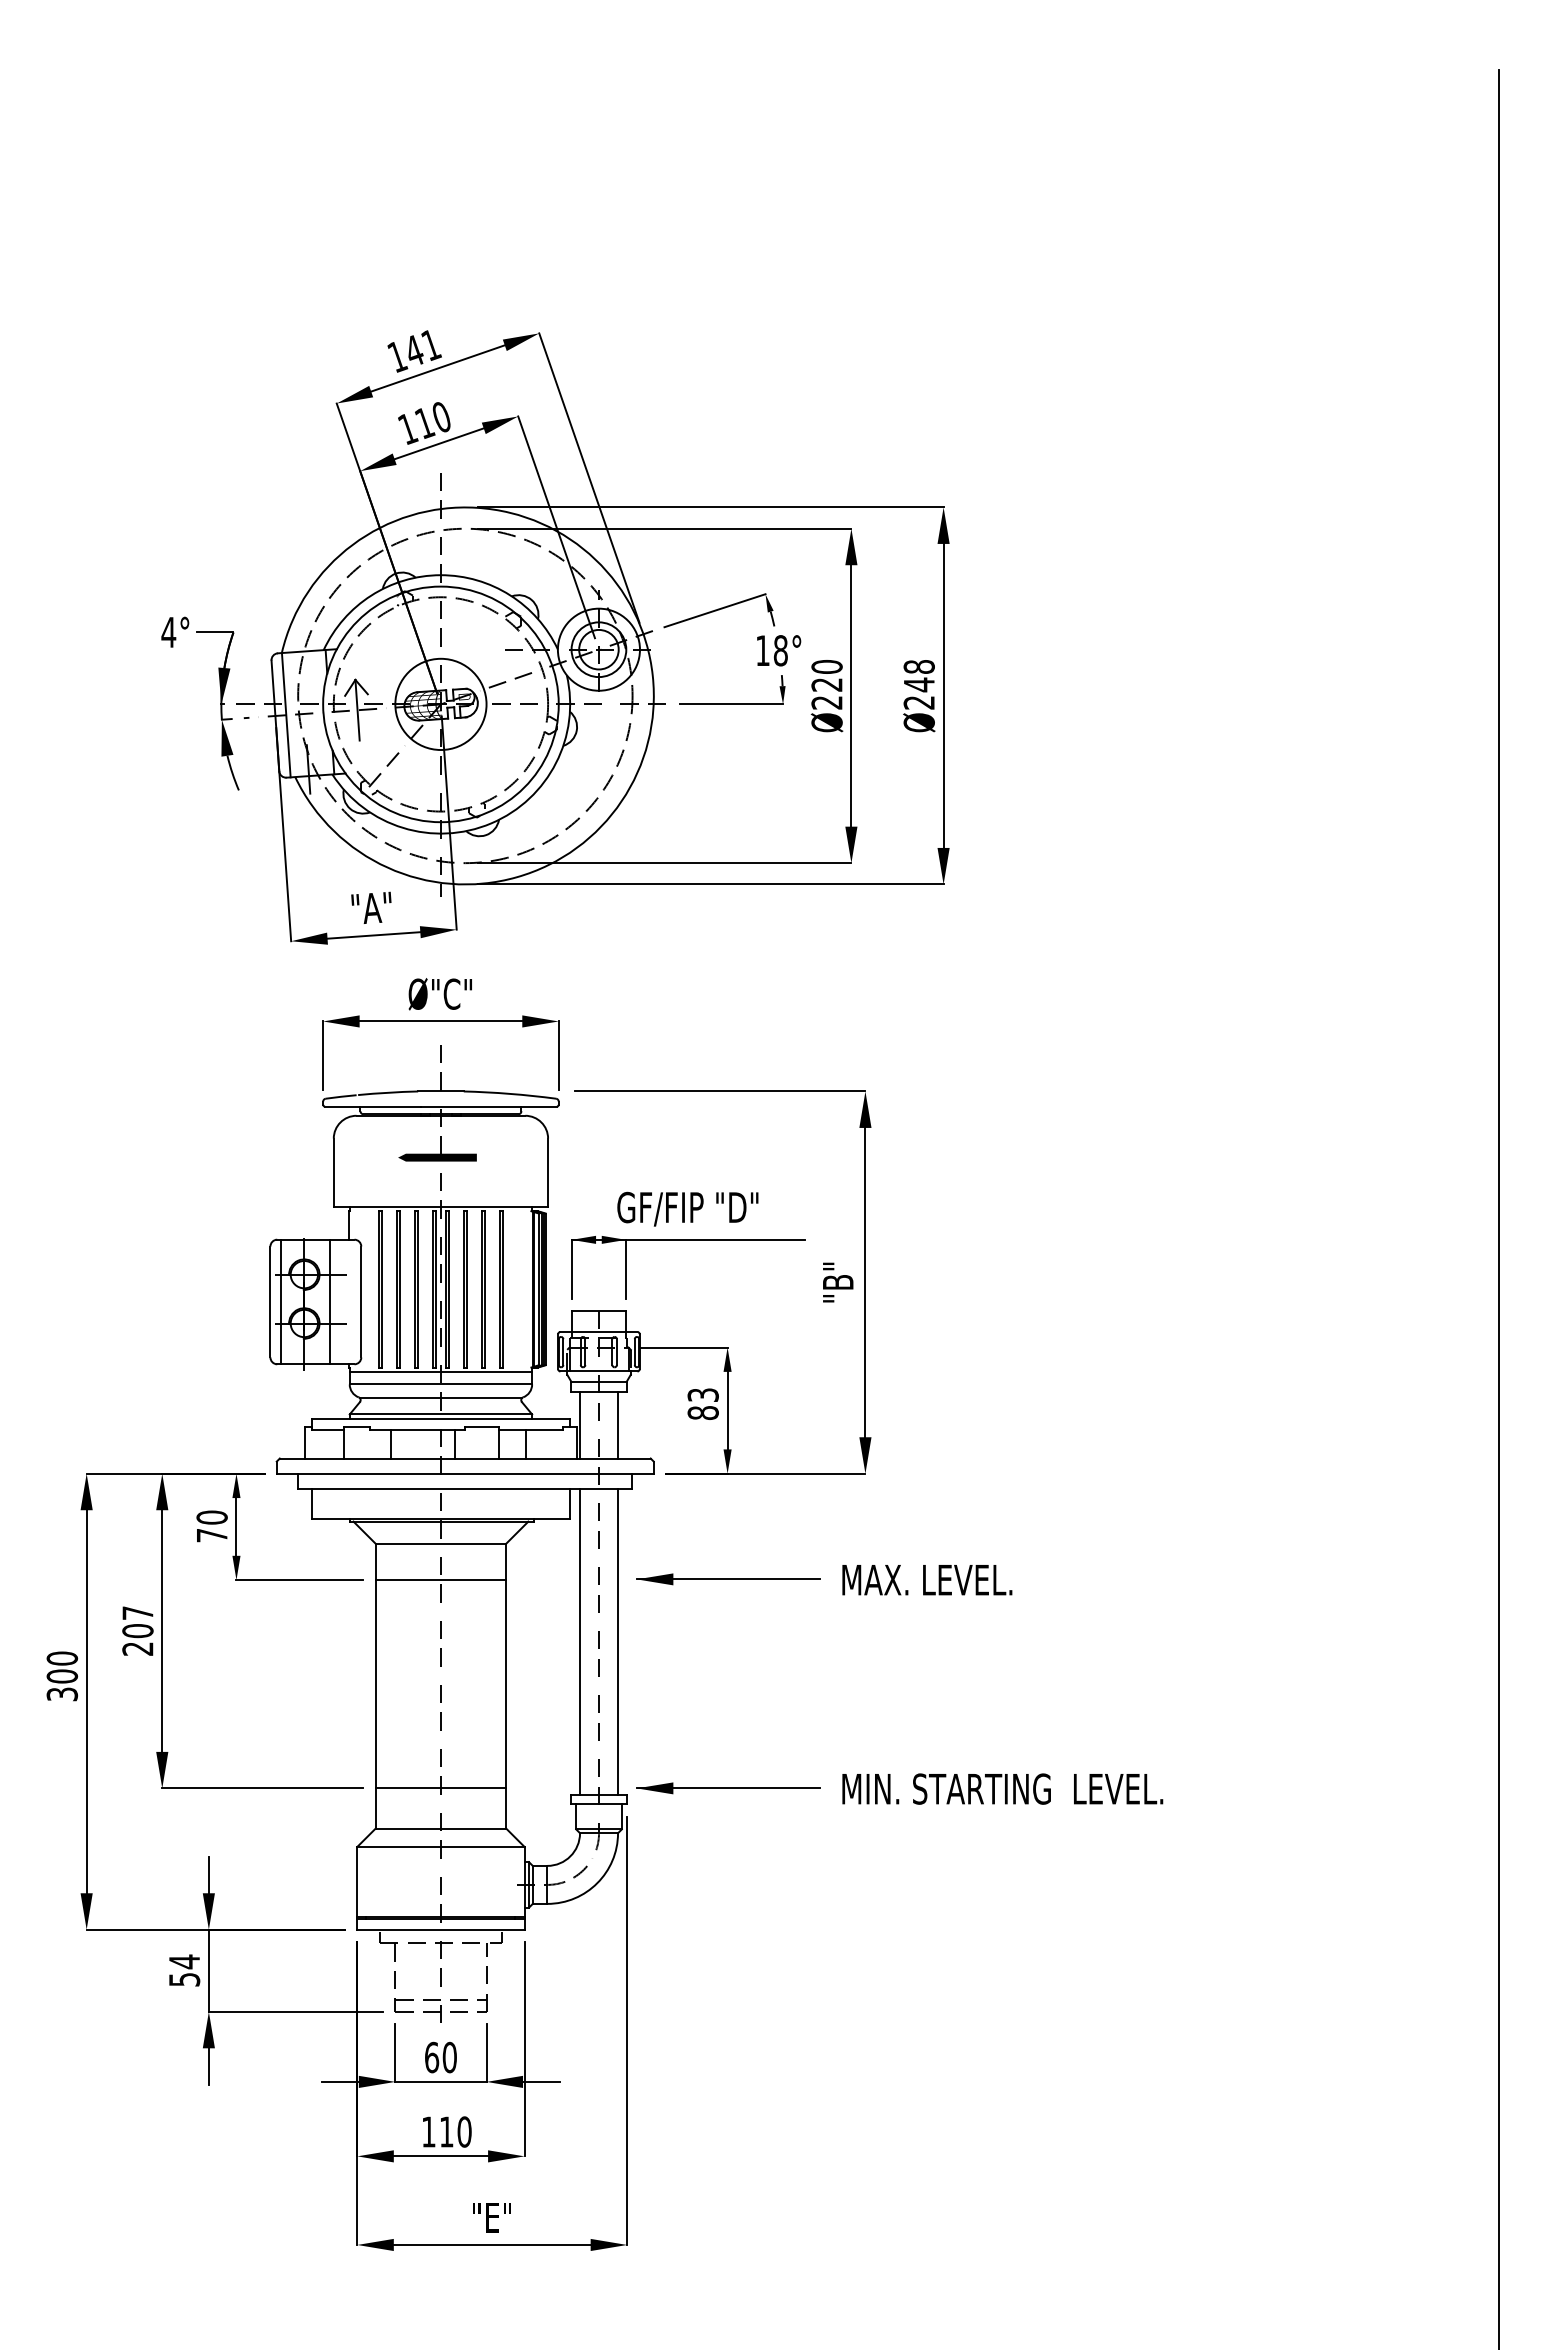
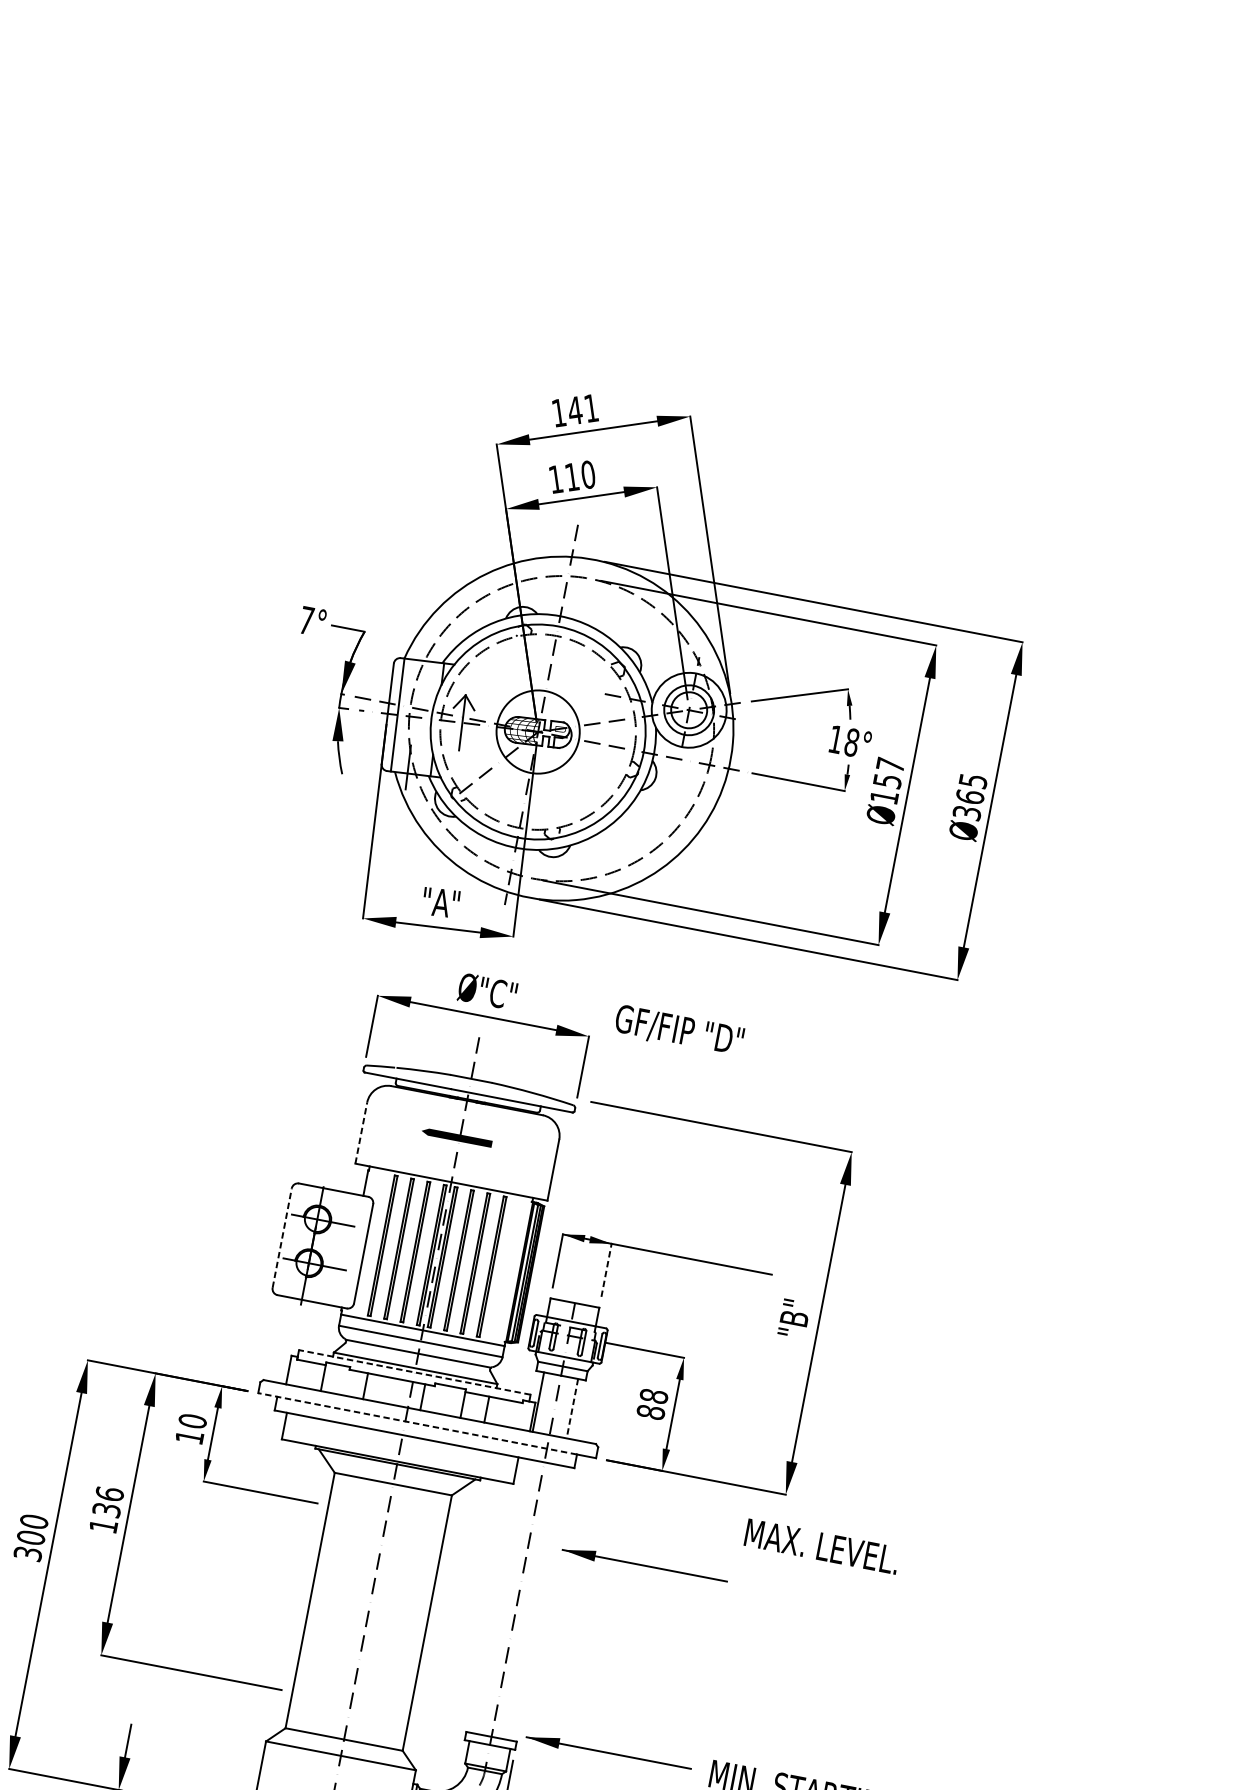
text: (168, 632) -> (306, 620), 4° -> 7°
text: (826, 684) -> (887, 780), Ø220 -> Ø157
text: (918, 684) -> (969, 796), Ø248 -> Ø365
line: (333, 1172) -> (361, 1132), solid -> dashed
text: (687, 1208) -> (679, 1030), moved
line: (626, 1269) -> (606, 1270), solid -> dashed
line: (270, 1301) -> (282, 1237), solid -> dashed
line: (281, 1301) -> (292, 1239), removed
line: (329, 1301) -> (335, 1247), removed
text: (702, 1395) -> (653, 1396), 83 -> 88
line: (440, 1419) -> (414, 1372), solid -> dashed
line: (618, 1425) -> (572, 1408), solid -> dashed
line: (454, 1473) -> (417, 1423), solid -> dashed
text: (212, 1535) -> (190, 1437), 70 -> 10
line: (440, 1580) -> (386, 1517), removed
text: (927, 1580) -> (822, 1547), moved
text: (137, 1630) -> (106, 1509), 207 -> 136
line: (580, 1641) -> (501, 1595), removed
line: (618, 1641) -> (535, 1602), removed
line: (440, 1788) -> (350, 1703), removed

